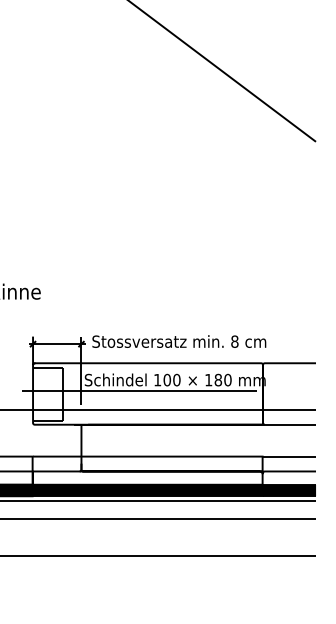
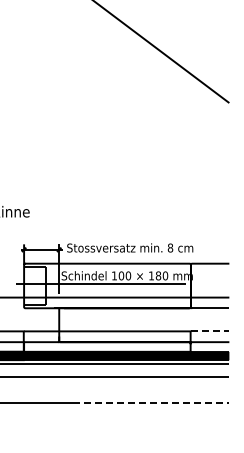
line: (290, 456) -> (210, 331), solid -> dashed
line: (208, 556) -> (151, 403), solid -> dashed

